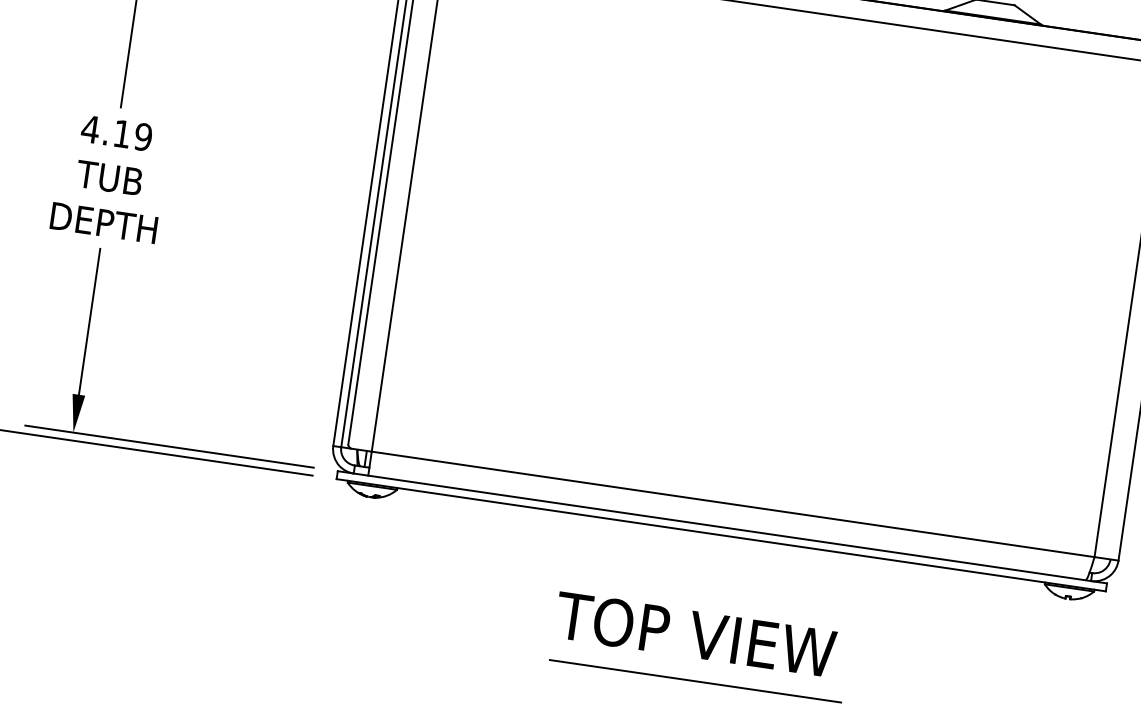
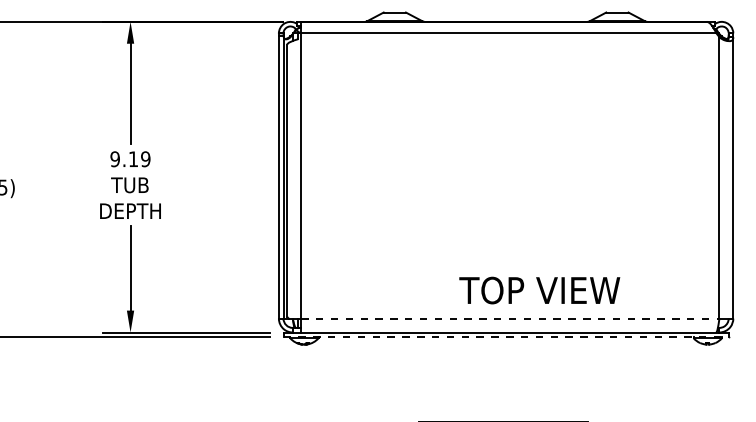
text: (91, 129) -> (115, 159), 4.19 -> 9.19
line: (733, 504) -> (510, 318), solid -> dashed
line: (721, 536) -> (506, 337), solid -> dashed
text: (695, 634) -> (539, 290), moved

